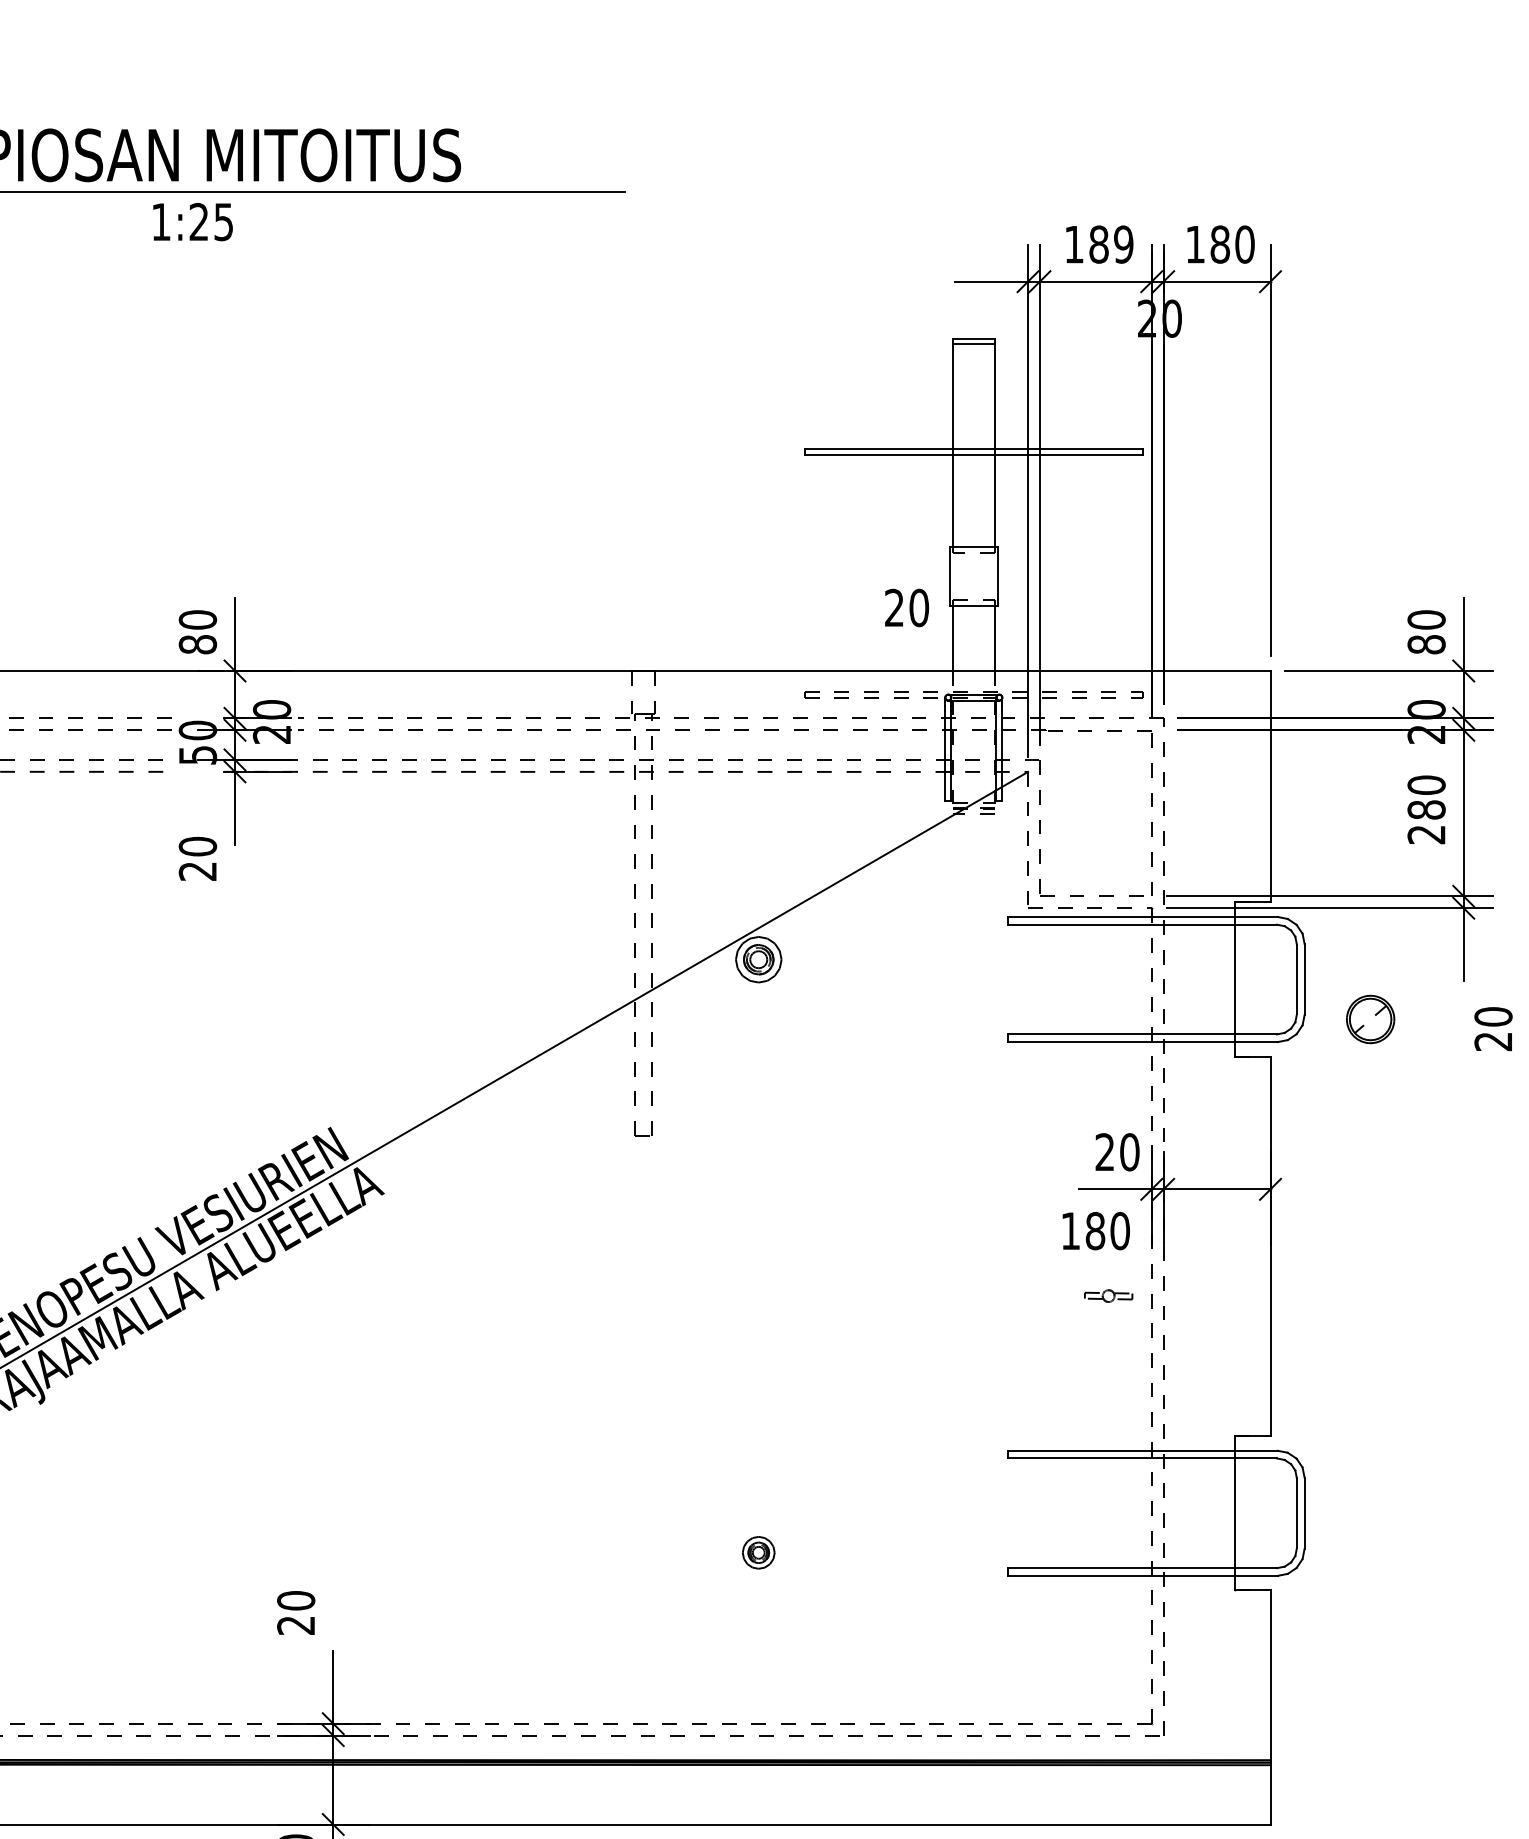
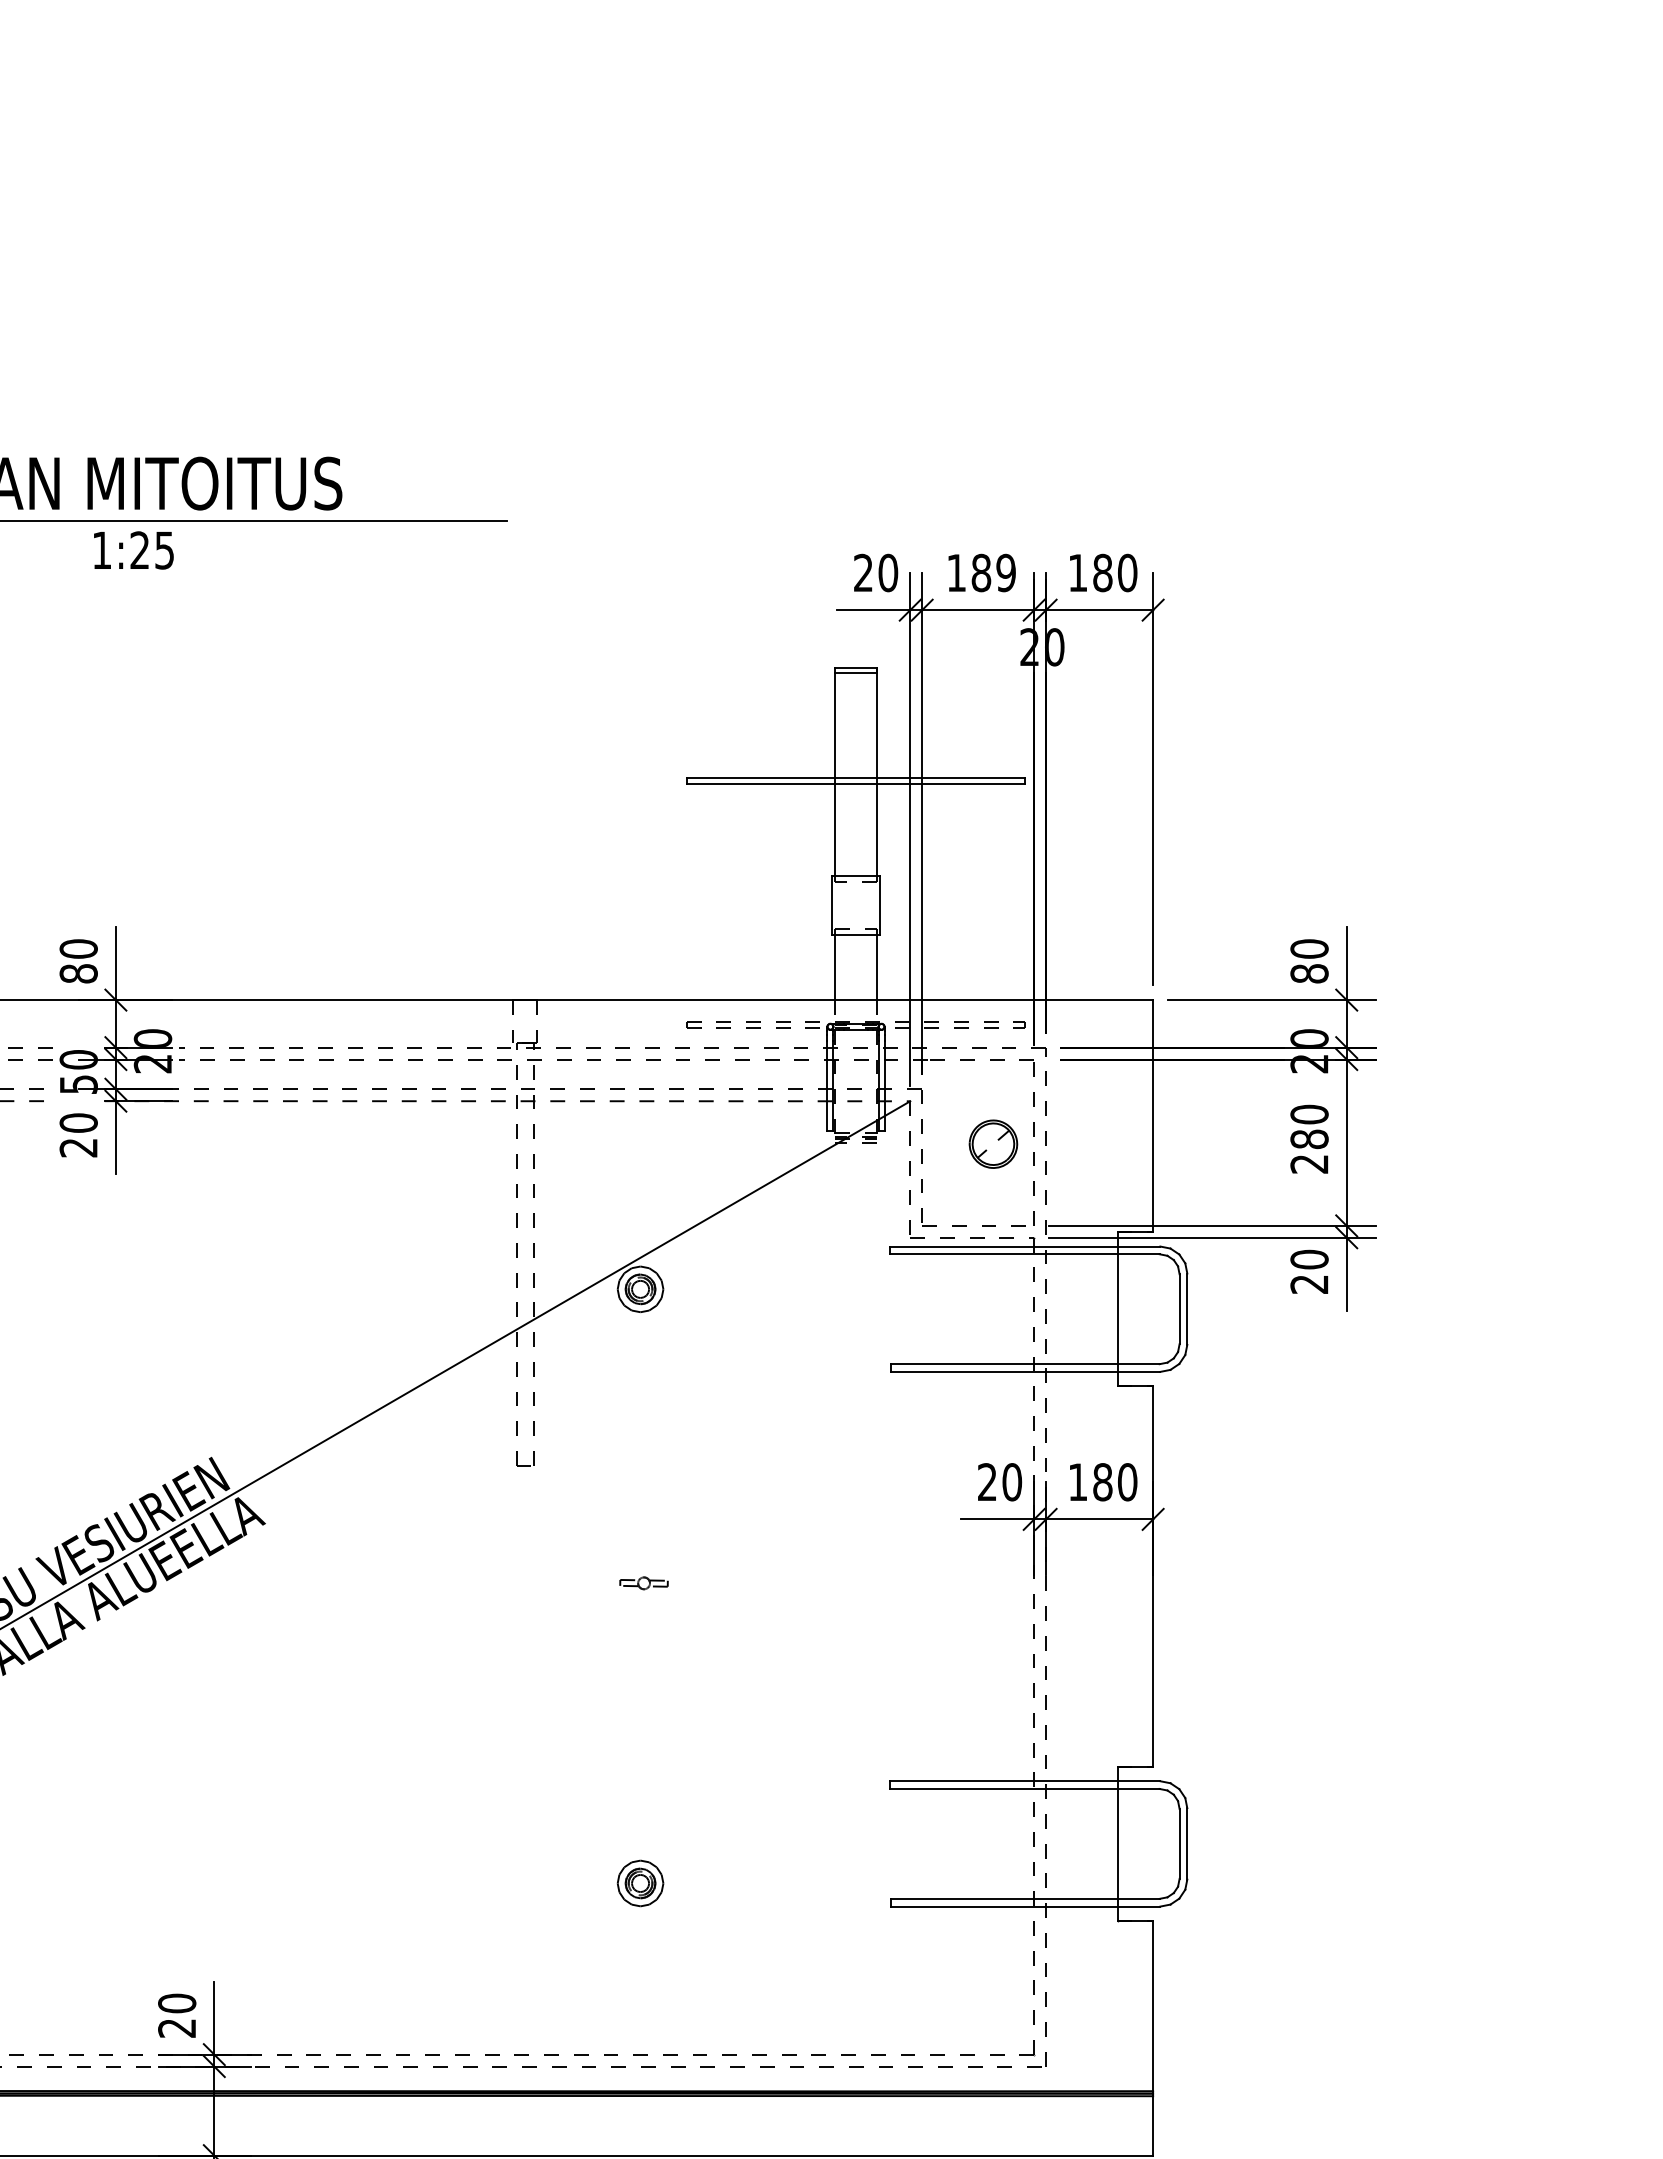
text: (192, 222) -> (133, 550), moved
text: (907, 607) -> (876, 572), moved
text: (197, 859) -> (78, 1135), moved
part: (1370, 1018) -> (993, 1143), moved
text: (1493, 1028) -> (1309, 1271), moved
text: (1096, 1231) -> (1103, 1482), moved
part: (1108, 1296) -> (643, 1583), moved
part: (758, 1552) -> (640, 1883), size x1.43
text: (296, 1612) -> (177, 2015), moved

